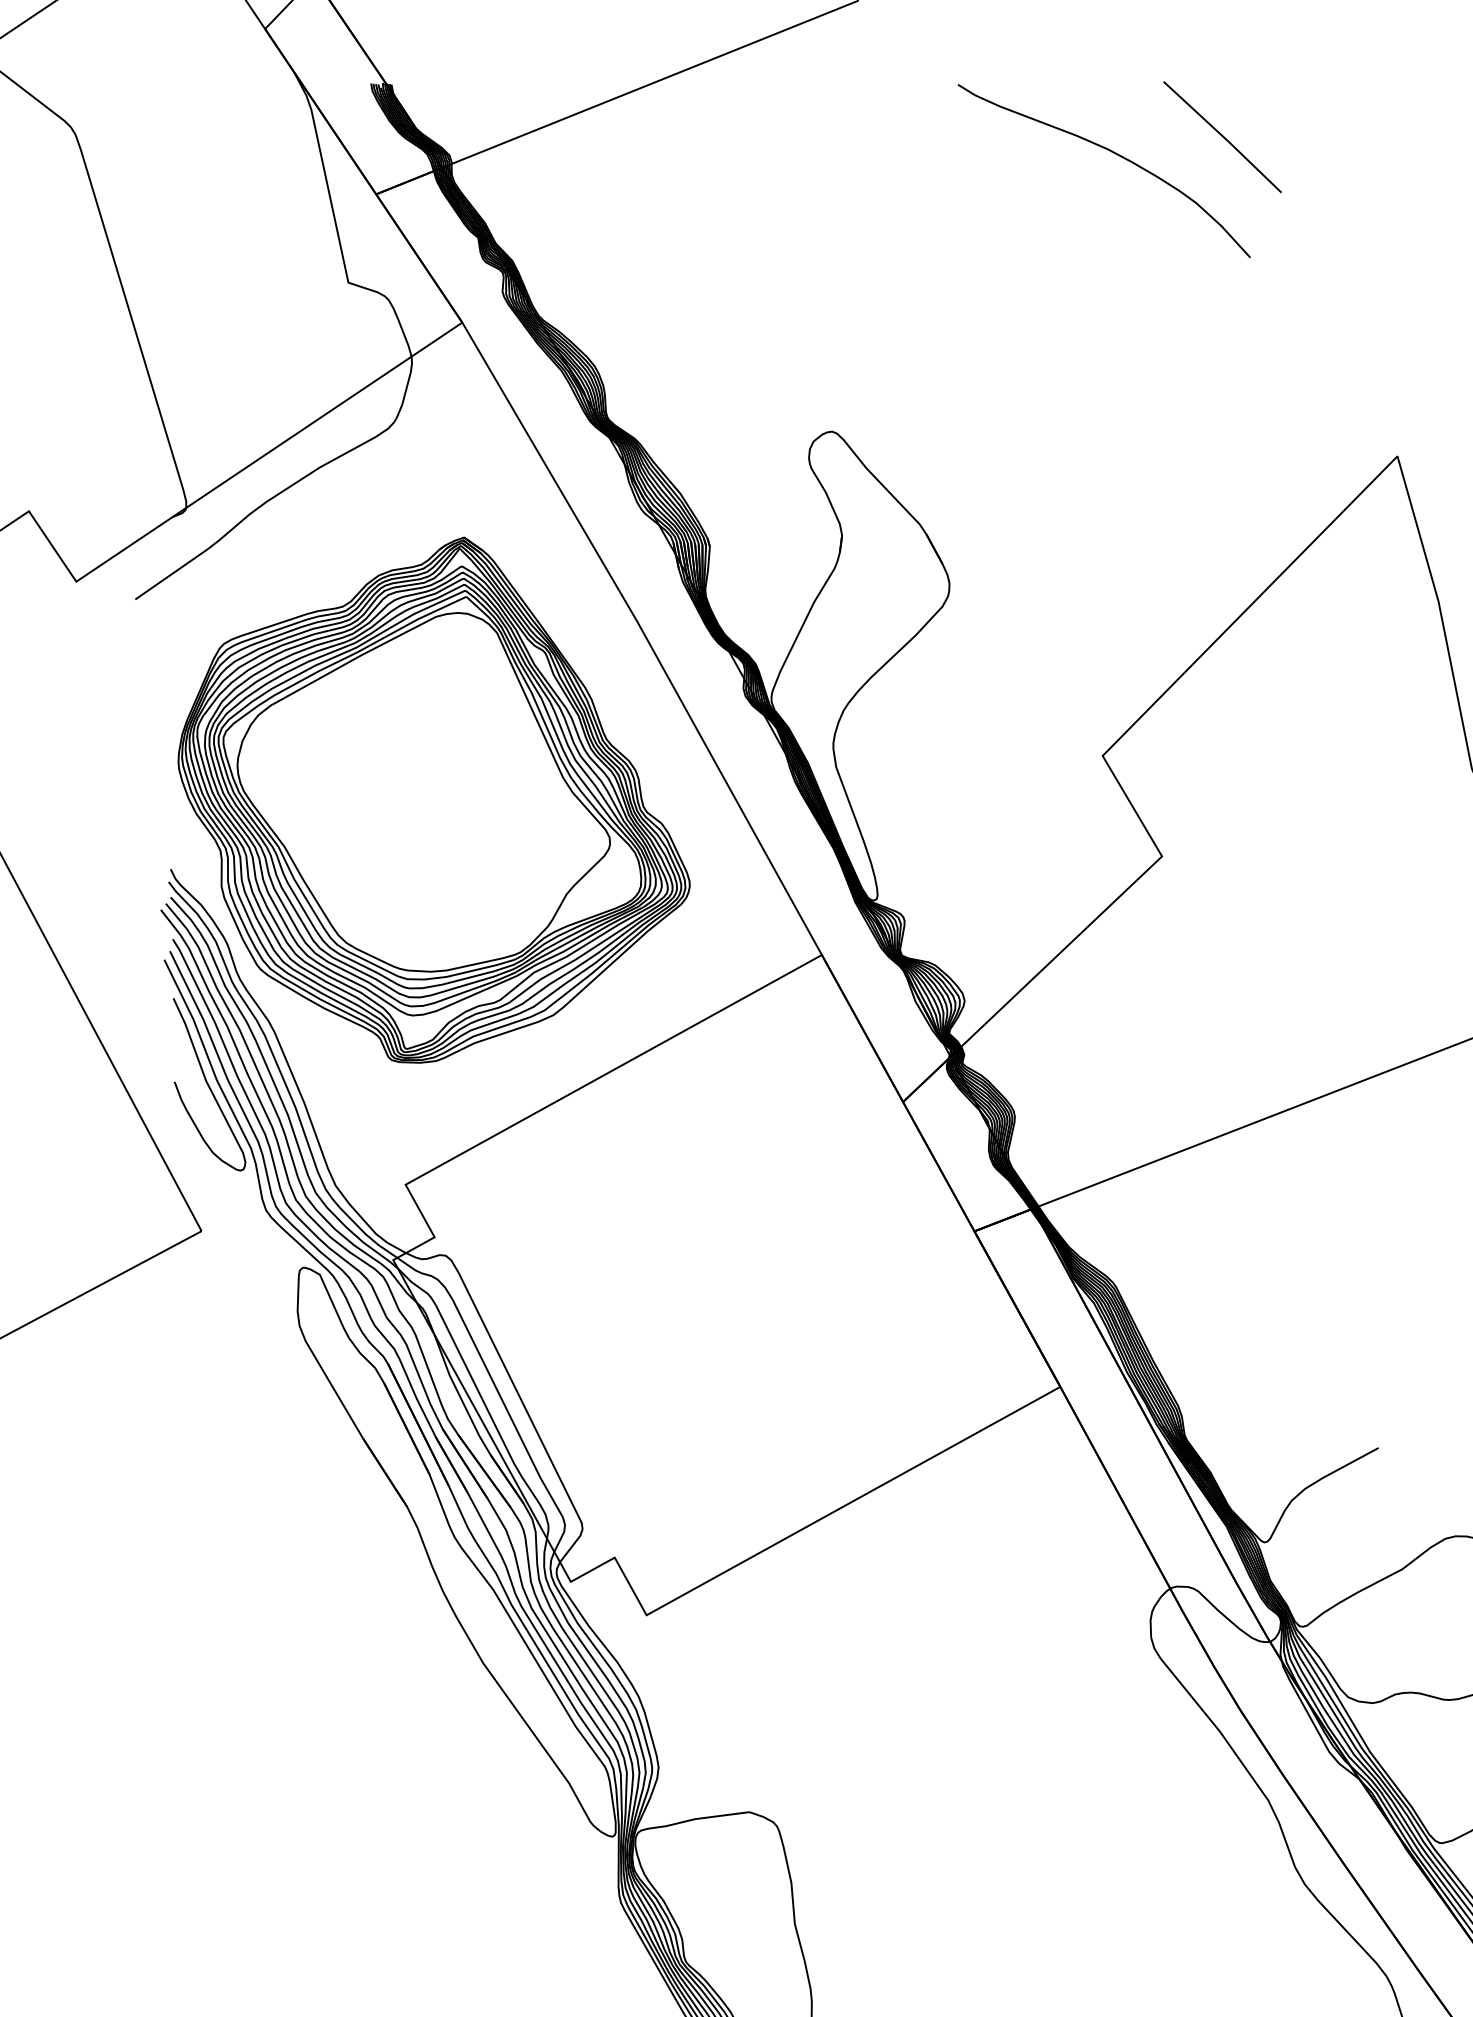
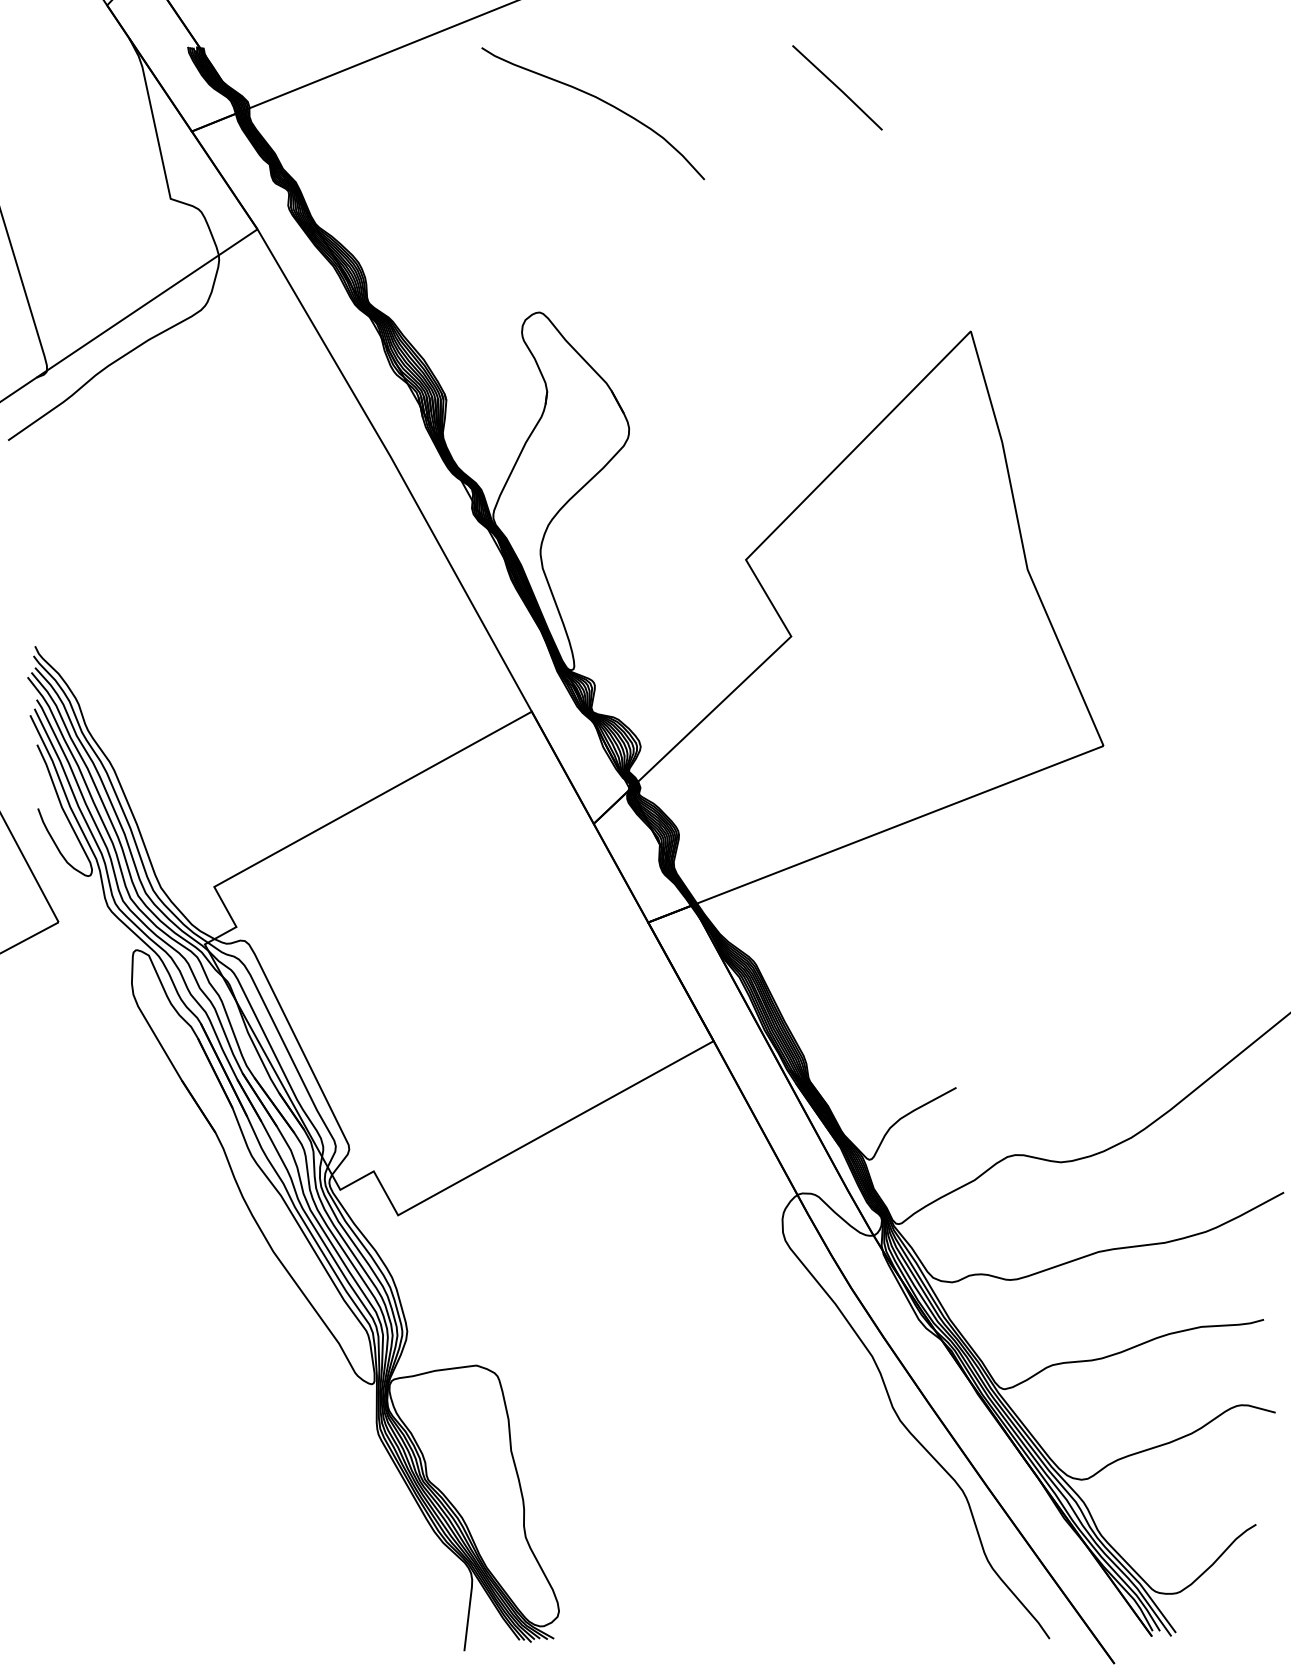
curve: (1112, 153) -> (599, 100), moved
part: (433, 800) -> (235, 593), removed

